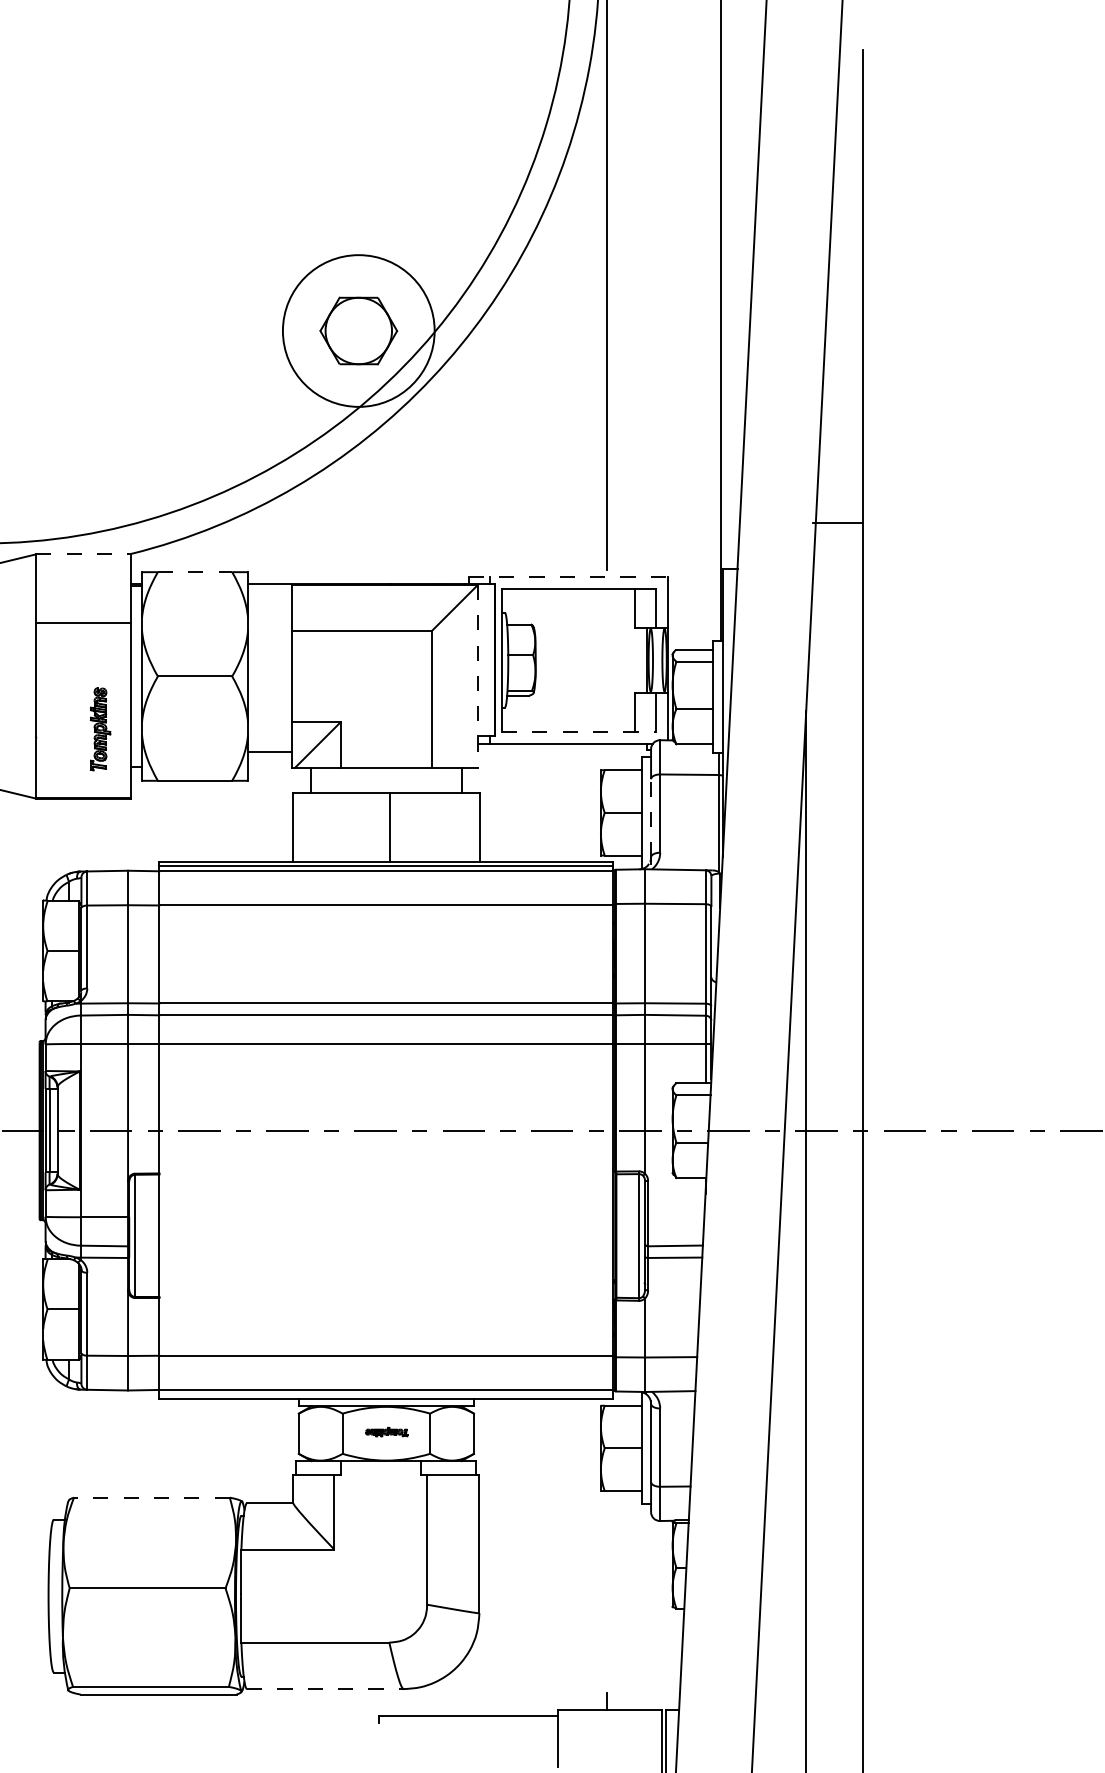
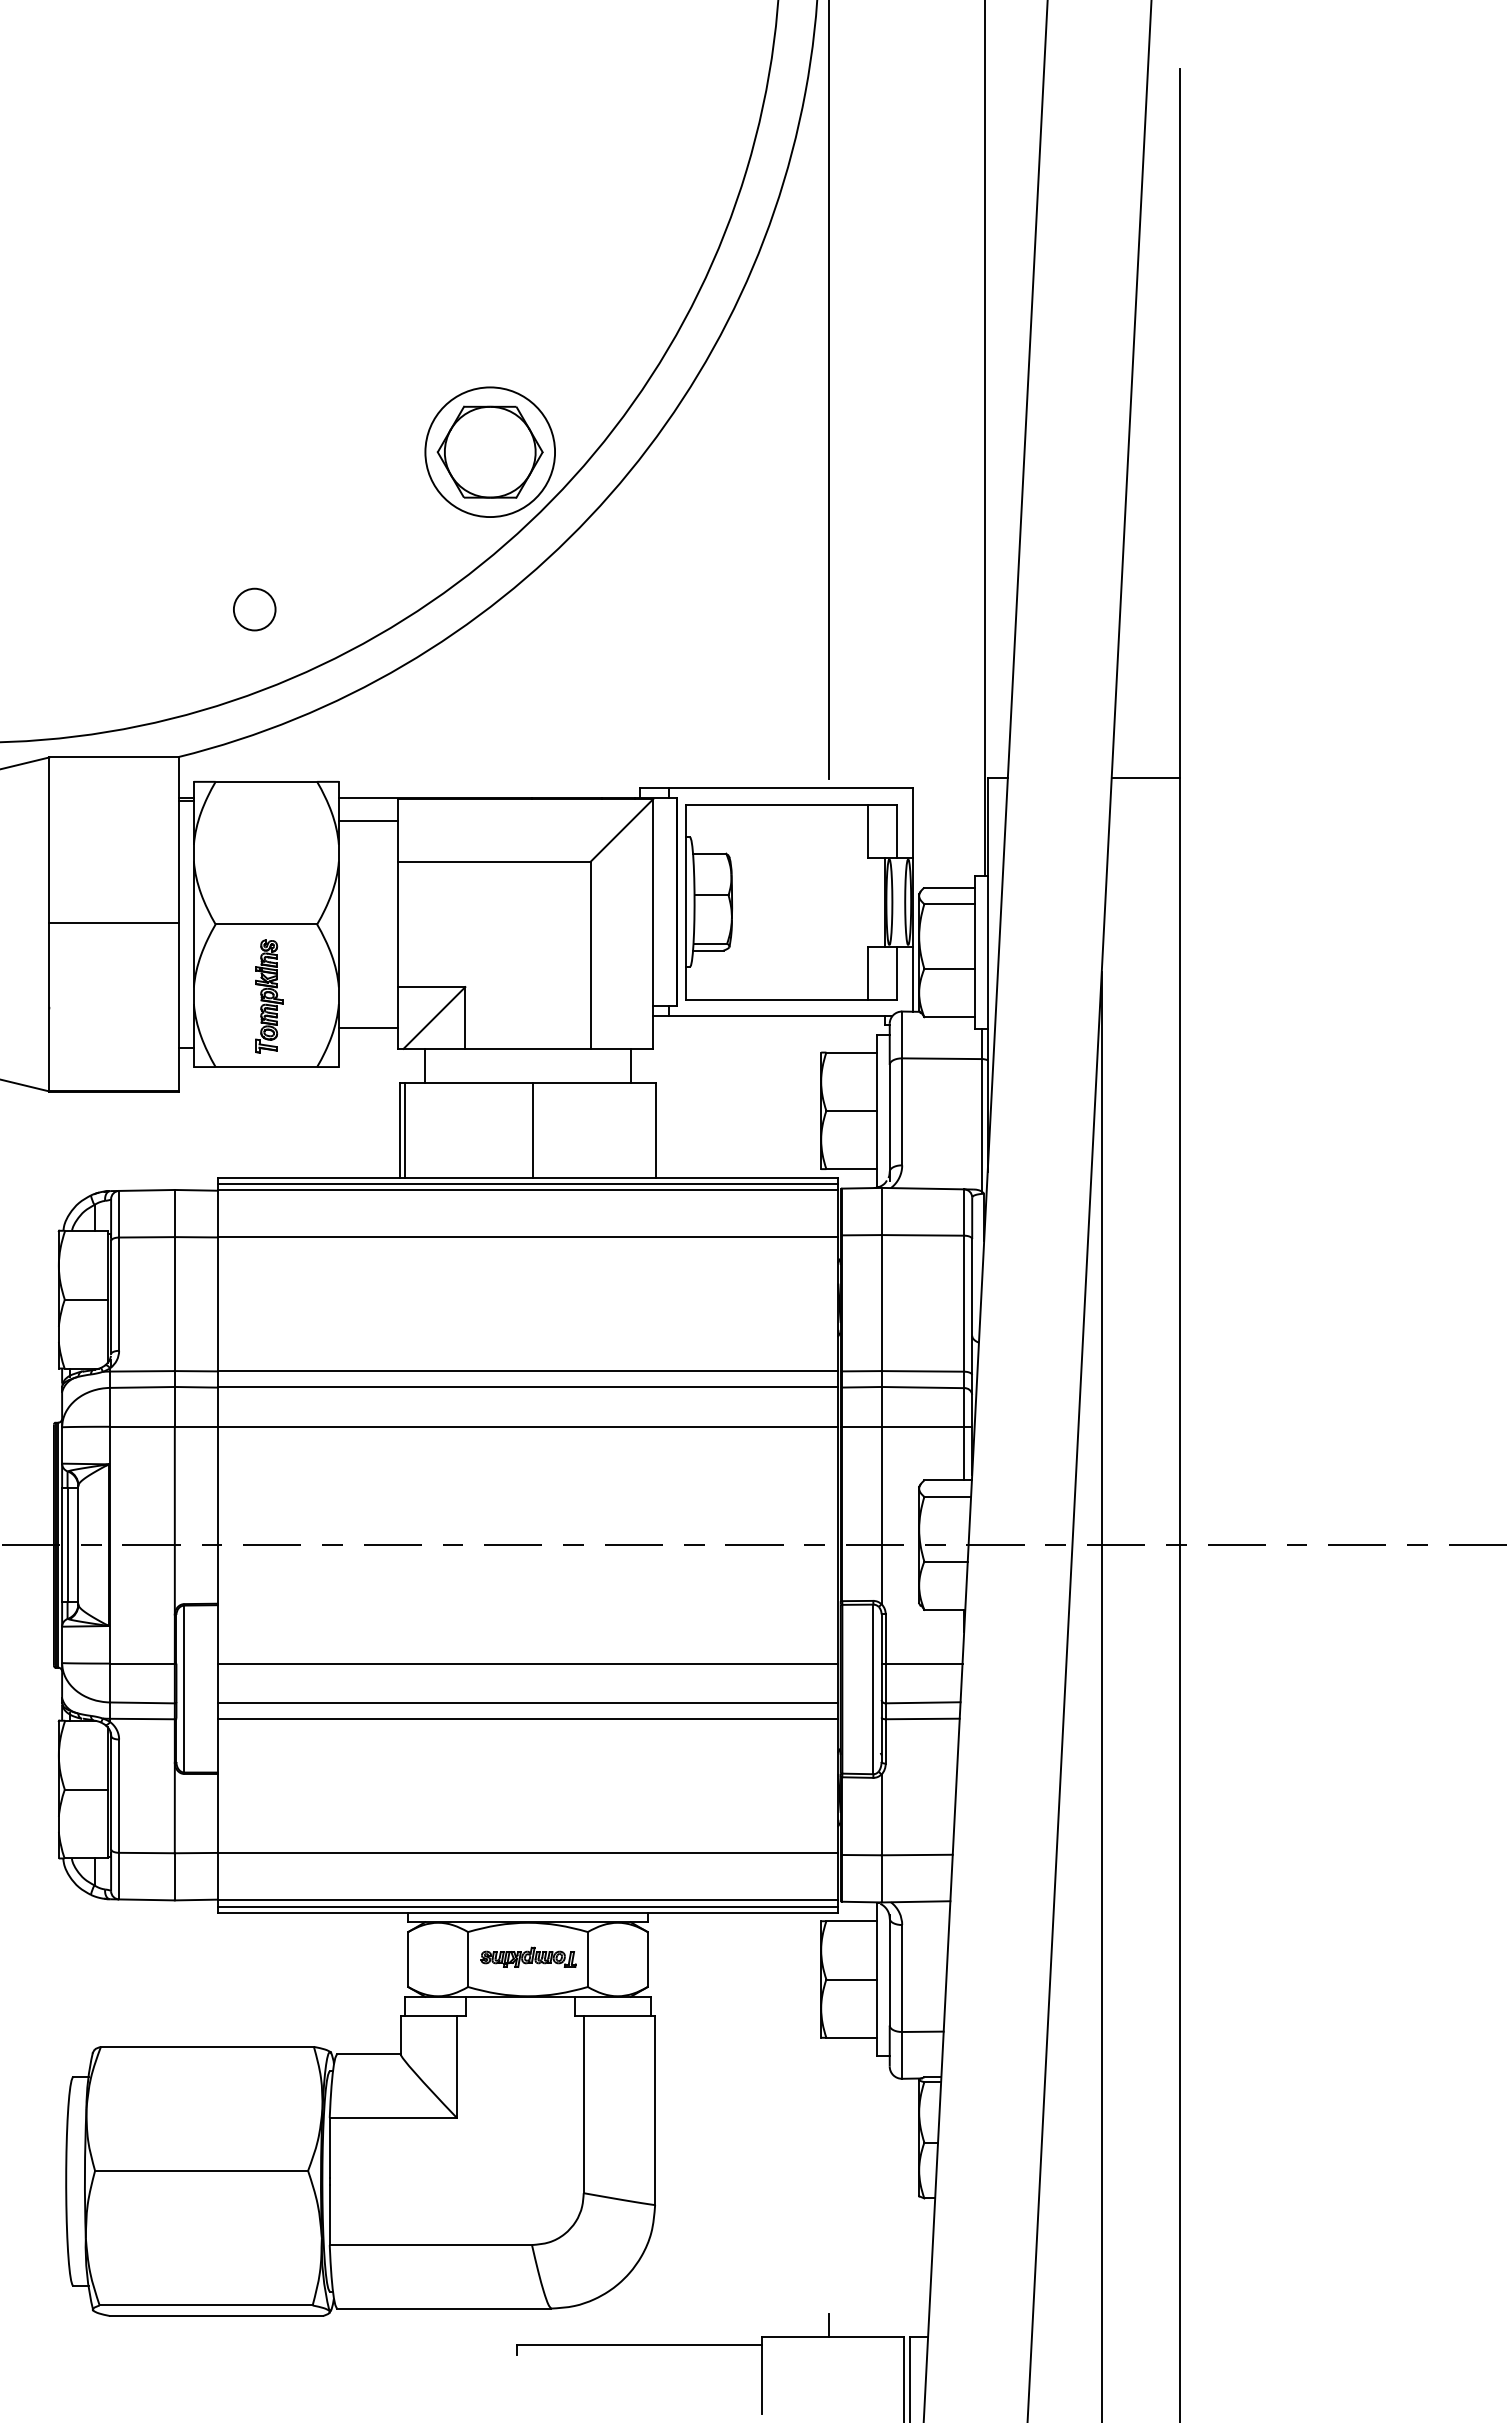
circle: (358, 331) -> (490, 452), size x0.62
circle: (186, 446) -> (254, 609), added
line: (838, 522) -> (1145, 777), moved
line: (83, 553) -> (114, 756), dashed -> solid
line: (195, 571) -> (266, 781), dashed -> solid
line: (568, 577) -> (776, 788), dashed -> solid
line: (269, 601) -> (368, 821), added
line: (83, 623) -> (113, 923), moved
line: (478, 676) -> (653, 924), dashed -> solid
part: (100, 729) -> (269, 996), moved
line: (579, 731) -> (791, 999), dashed -> solid
line: (650, 817) -> (889, 1117), dashed -> solid
line: (296, 827) -> (405, 1130), added
line: (386, 1217) -> (527, 1663), added
line: (674, 1217) -> (921, 1663), added
line: (386, 1246) -> (527, 1703), added
line: (386, 1258) -> (527, 1719), added
line: (386, 1394) -> (527, 1906), added
part: (386, 1431) -> (528, 1956), size x1.67
line: (151, 1497) -> (206, 2046), dashed -> solid
line: (325, 1689) -> (444, 2308), dashed -> solid

